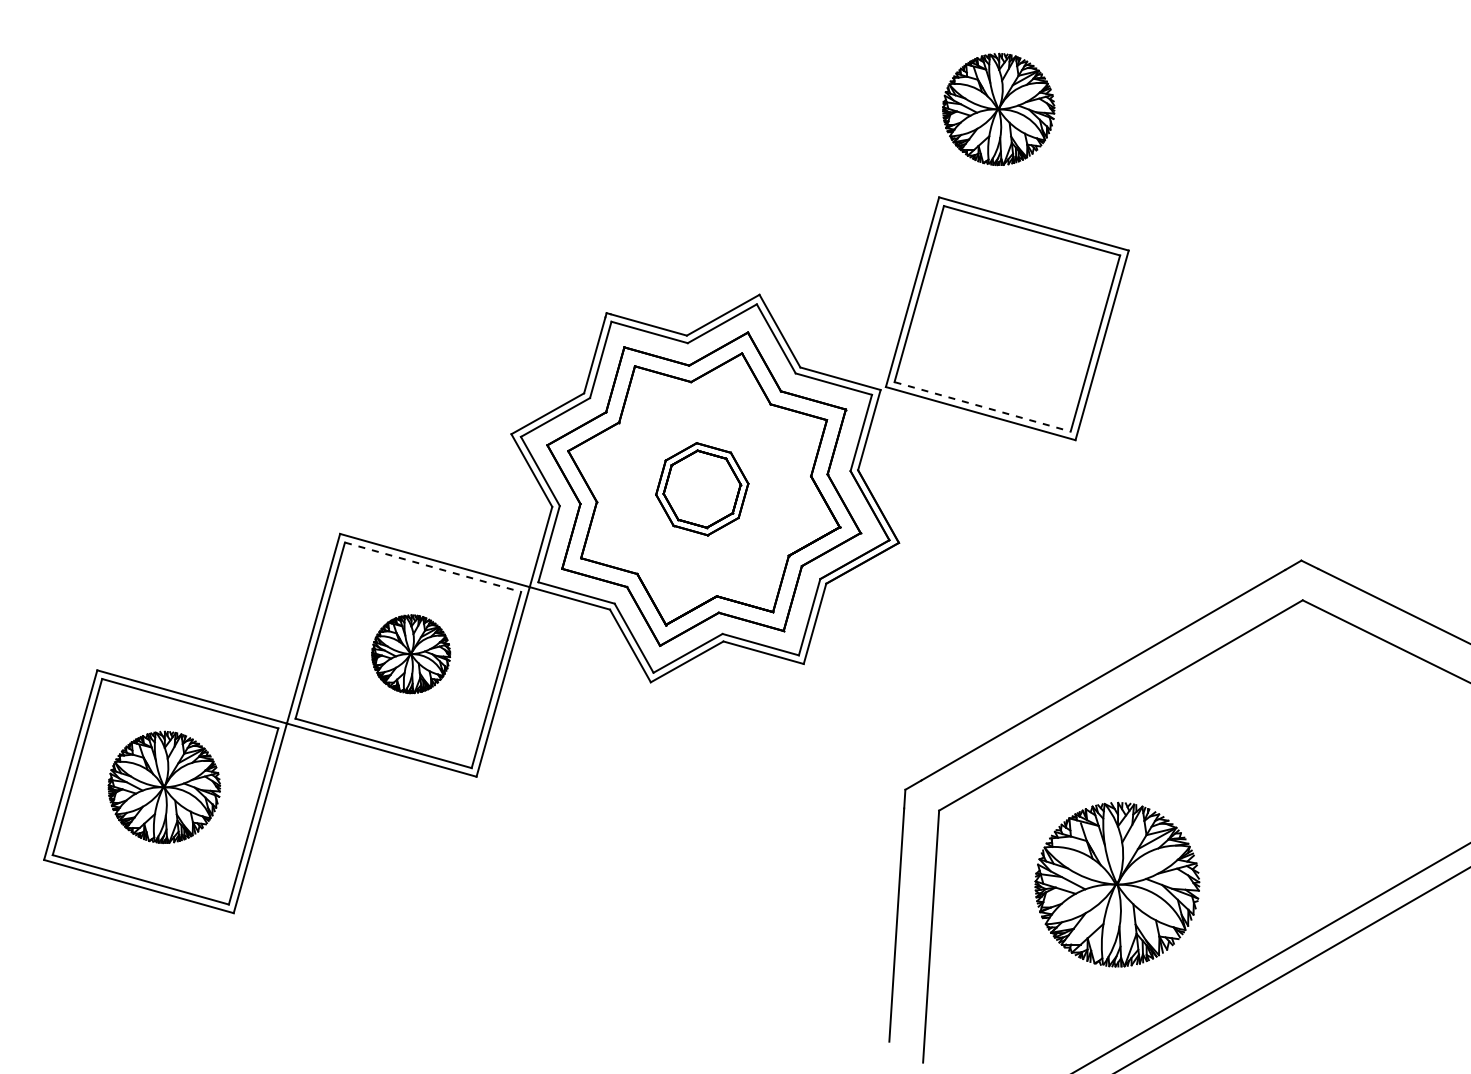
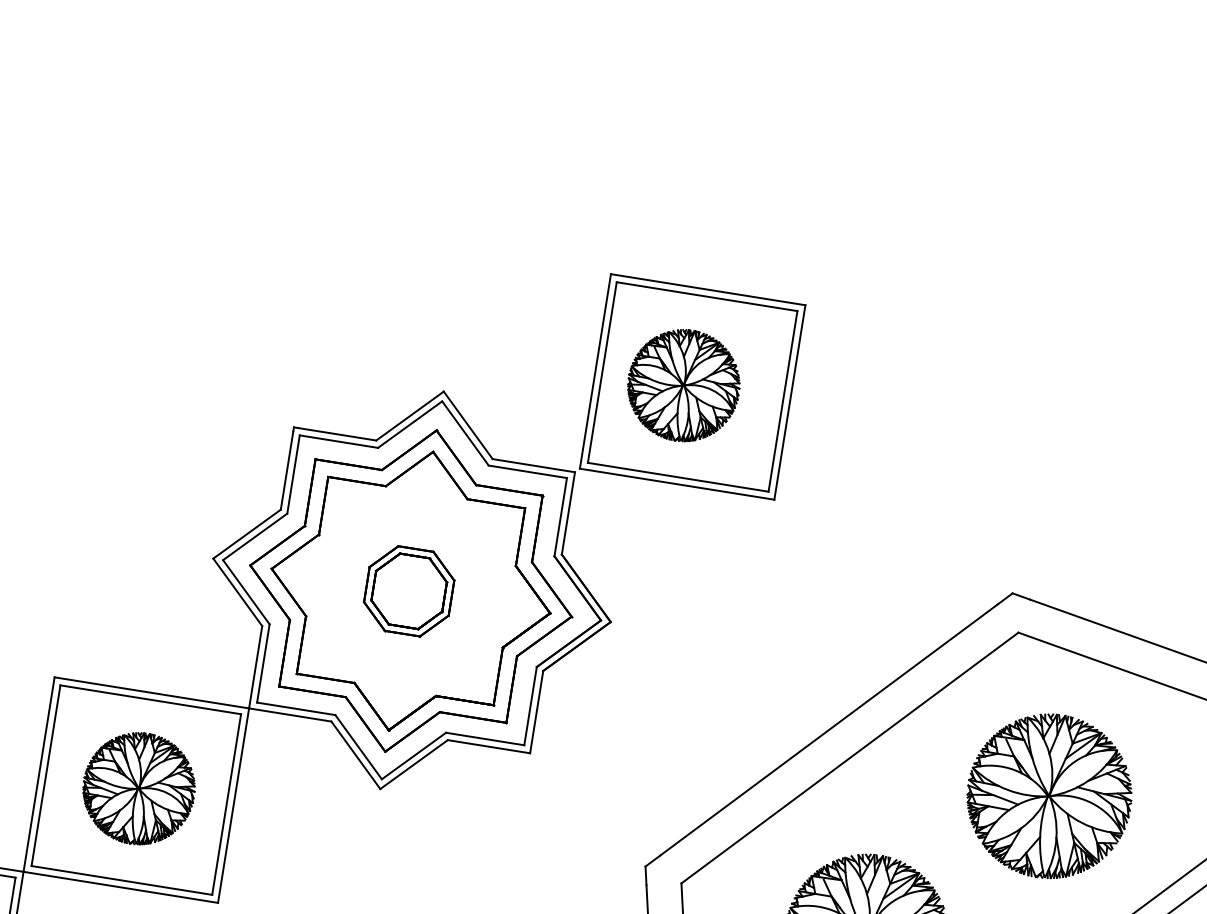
part: (998, 109) -> (683, 385), moved
line: (983, 406) -> (679, 476), dashed -> solid
line: (433, 567) -> (151, 699), dashed -> solid
part: (410, 653) -> (138, 788), size x1.43
part: (1314, 766) -> (1049, 796), added

